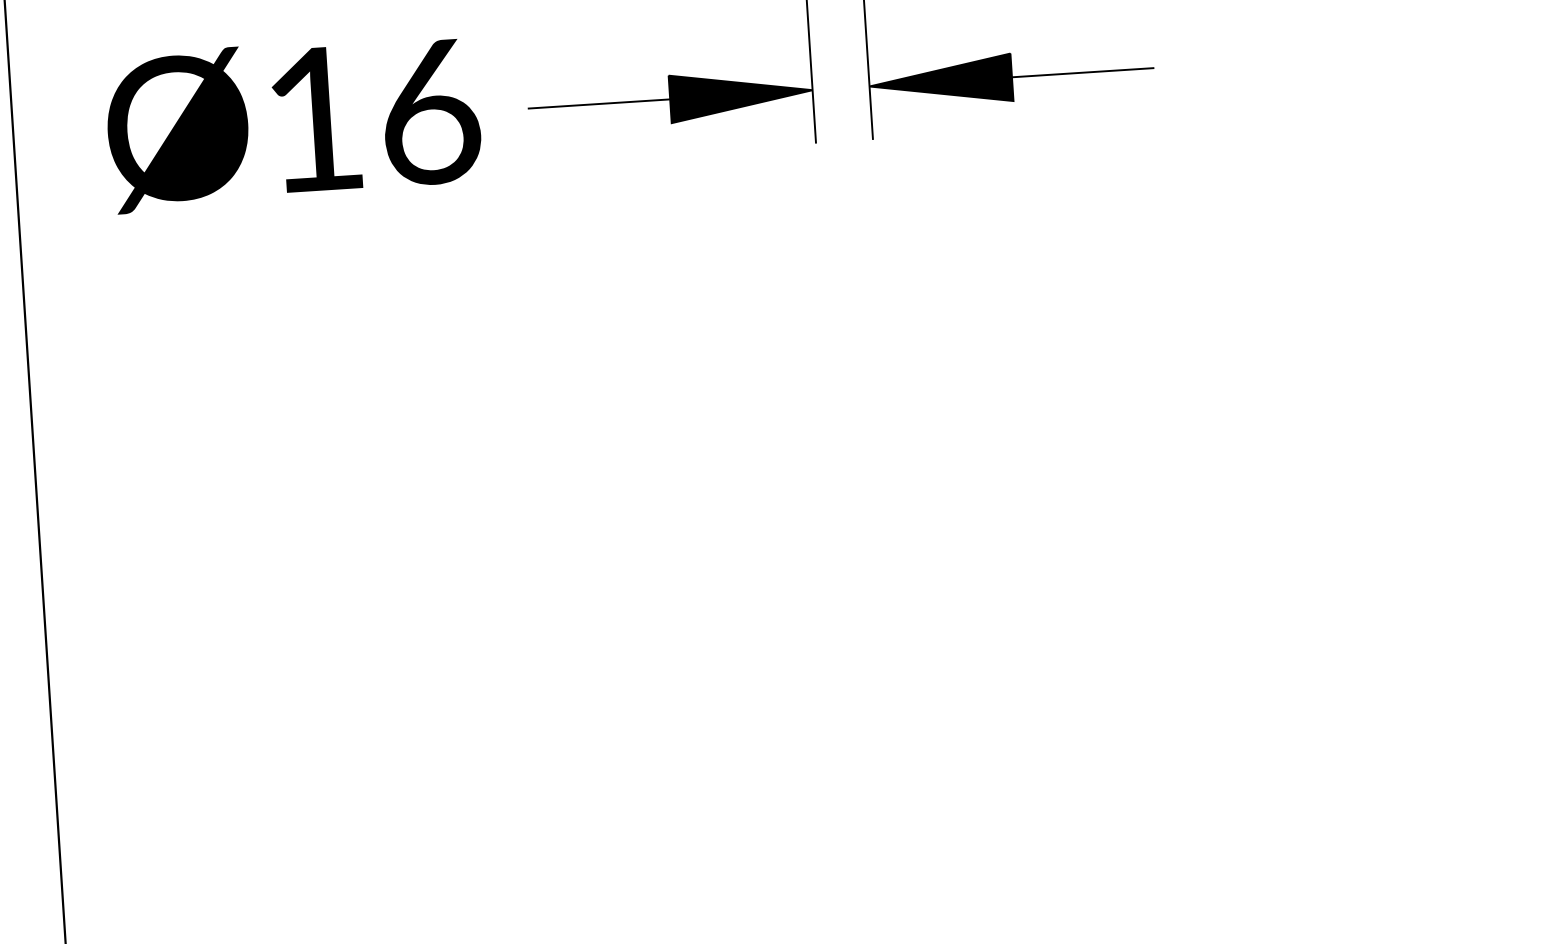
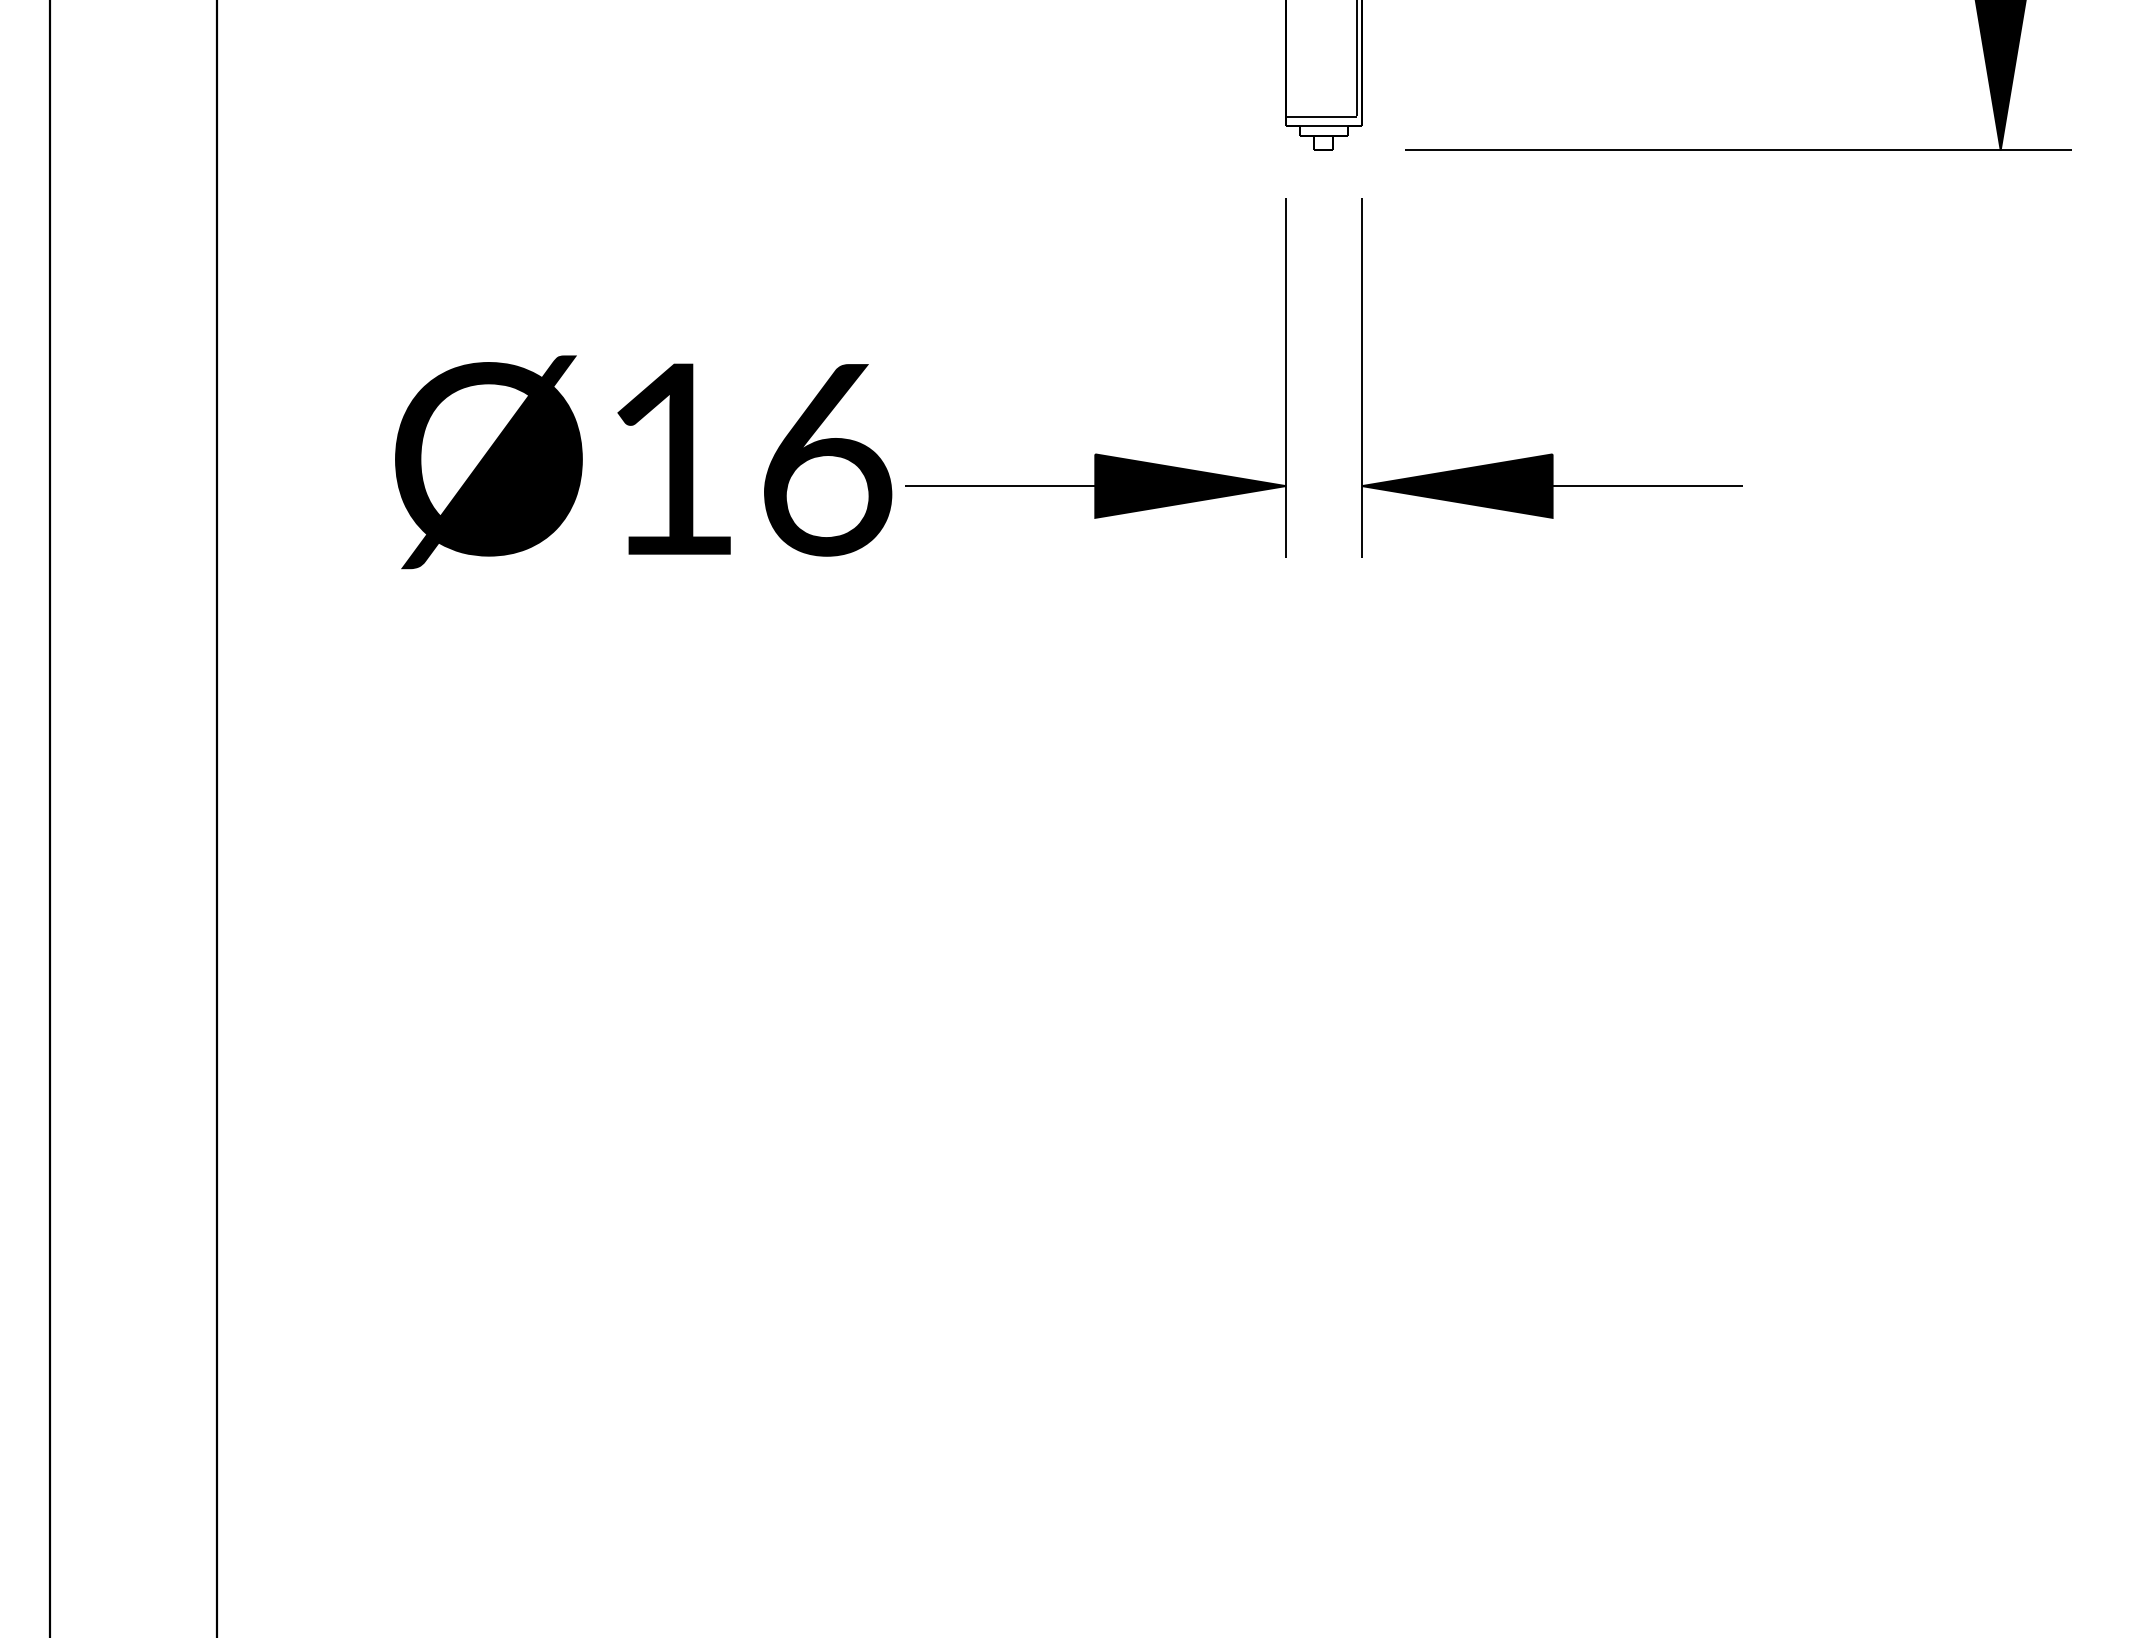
text: (293, 123) -> (643, 462), moved

